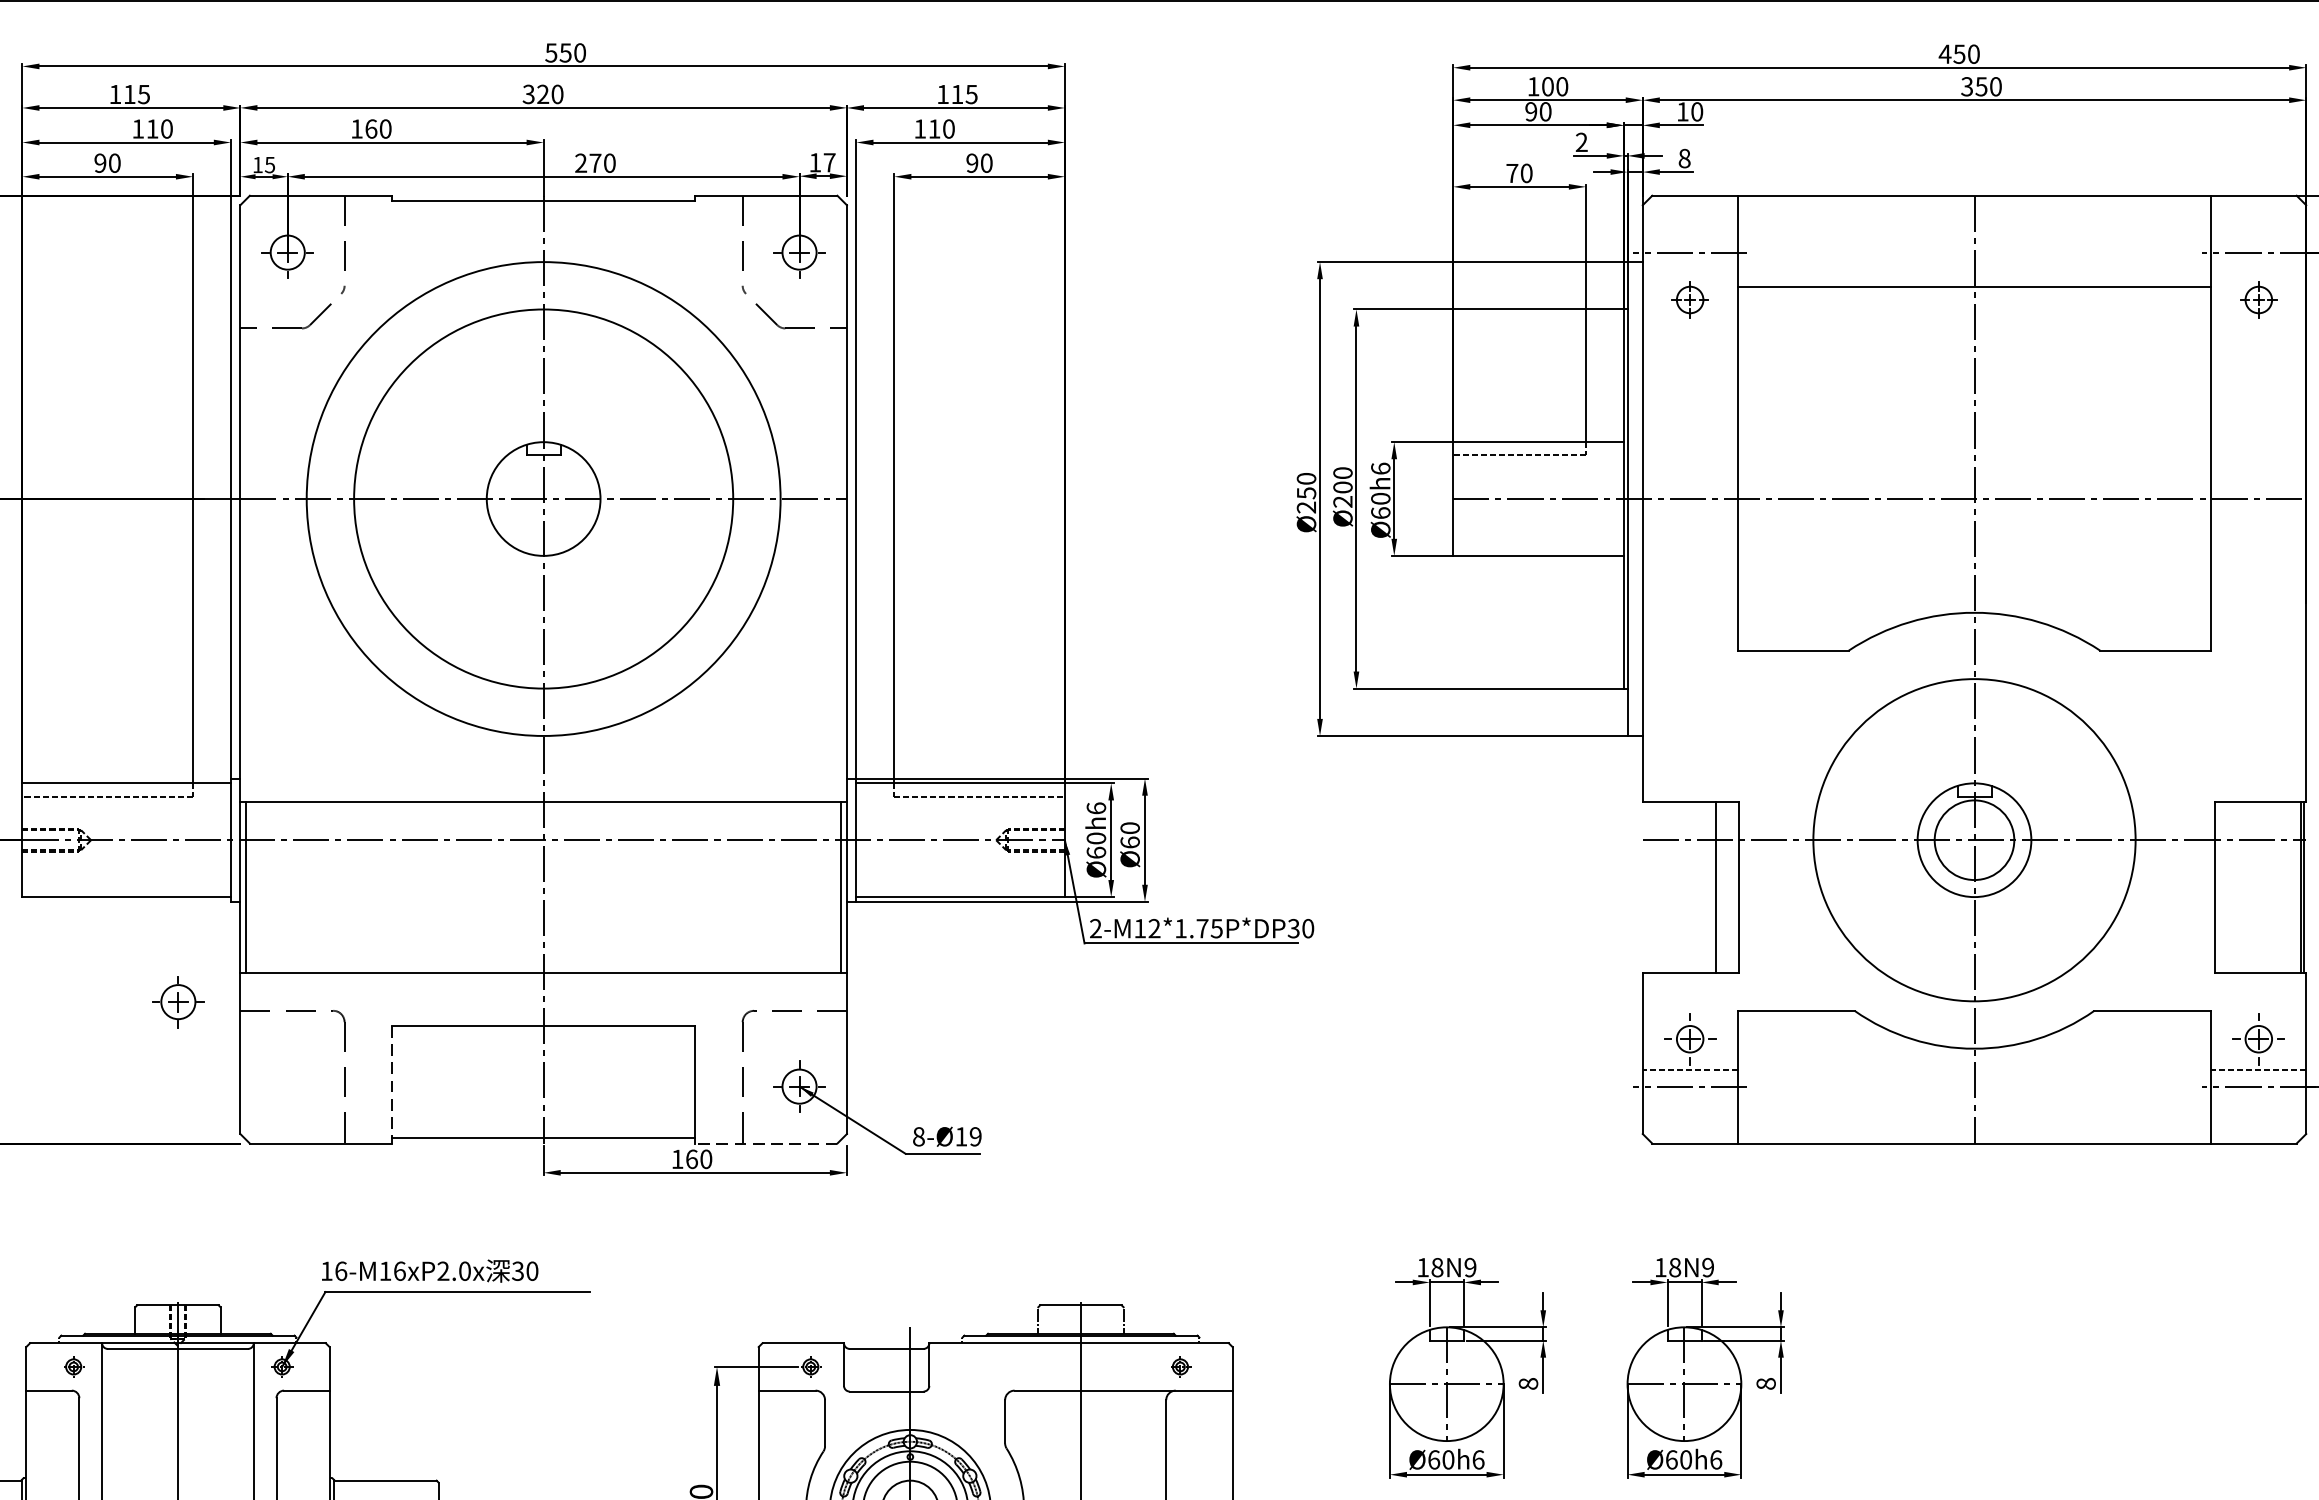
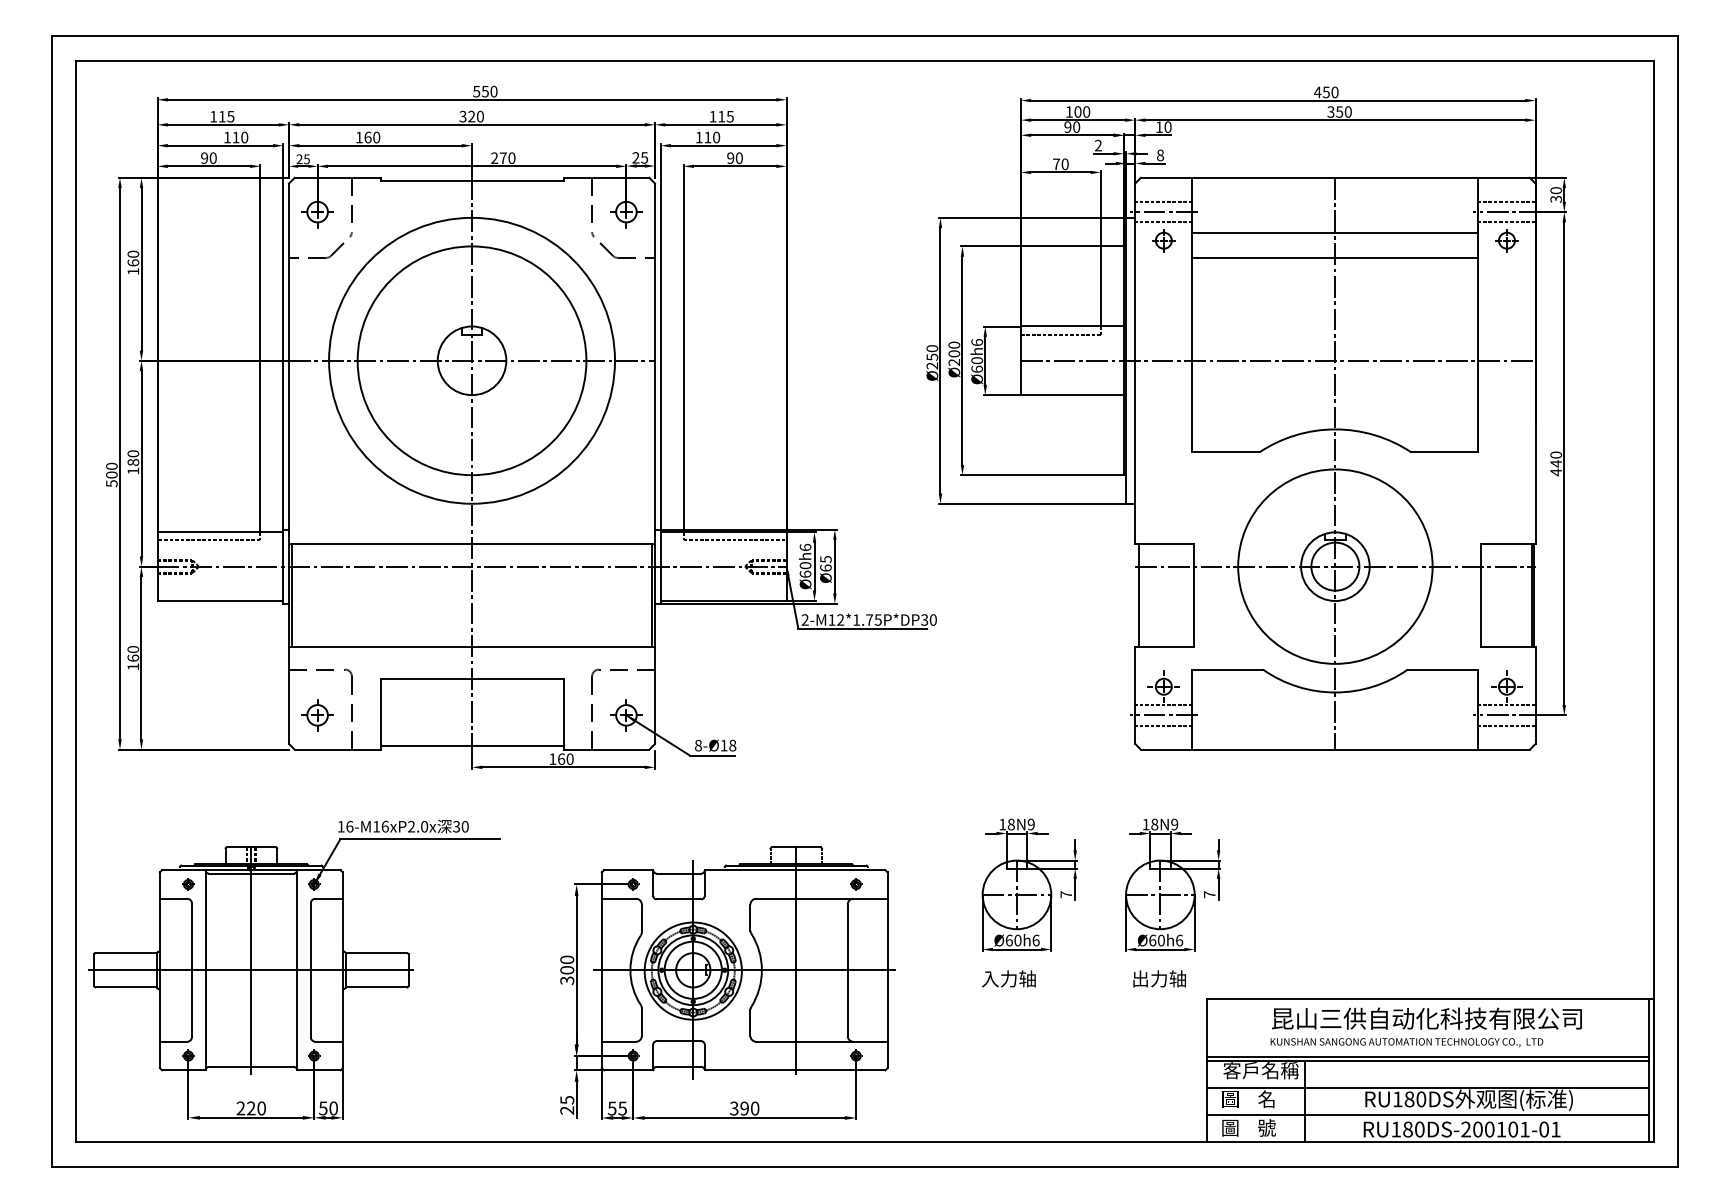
text: (822, 162) -> (640, 157), 17 -> 25
text: (257, 163) -> (299, 158), 15 -> 25
line: (1689, 235) -> (1163, 201), added
line: (2258, 235) -> (1506, 201), added
line: (1689, 269) -> (1163, 222), added
line: (2258, 269) -> (1506, 222), added
line: (1974, 327) -> (1335, 257), added
text: (1129, 828) -> (825, 559), Ø60 -> Ø65
line: (1716, 886) -> (1138, 594), moved
part: (178, 1002) -> (317, 715), moved
line: (391, 1085) -> (380, 714), dashed -> solid
line: (1689, 1103) -> (1163, 725), added
line: (2258, 1103) -> (1506, 725), added
text: (975, 1136) -> (732, 745), 8-Ø19 -> 8-Ø18
line: (766, 1143) -> (606, 749), dashed -> solid
text: (1528, 1383) -> (1066, 894), 8 -> 7
text: (1765, 1383) -> (1209, 894), 8 -> 7

